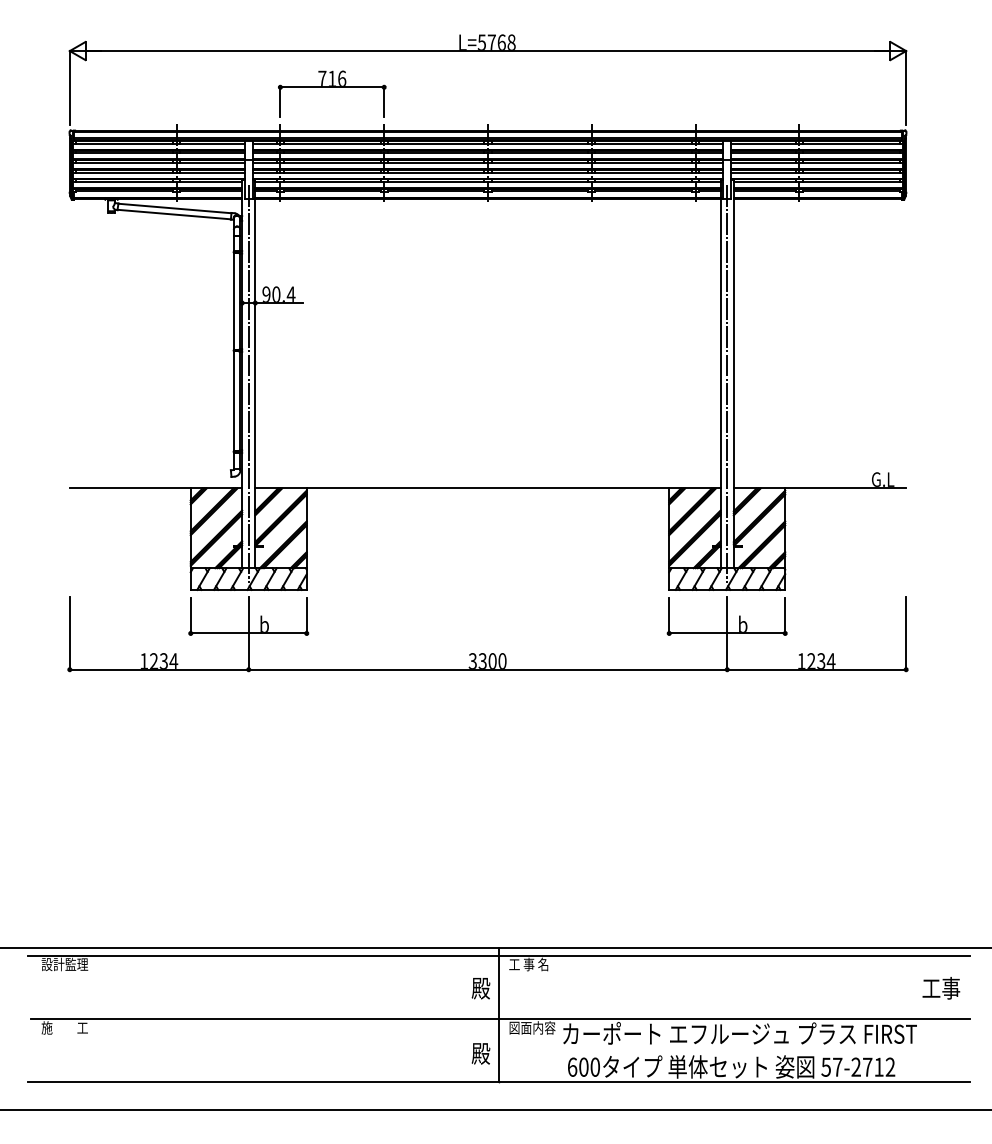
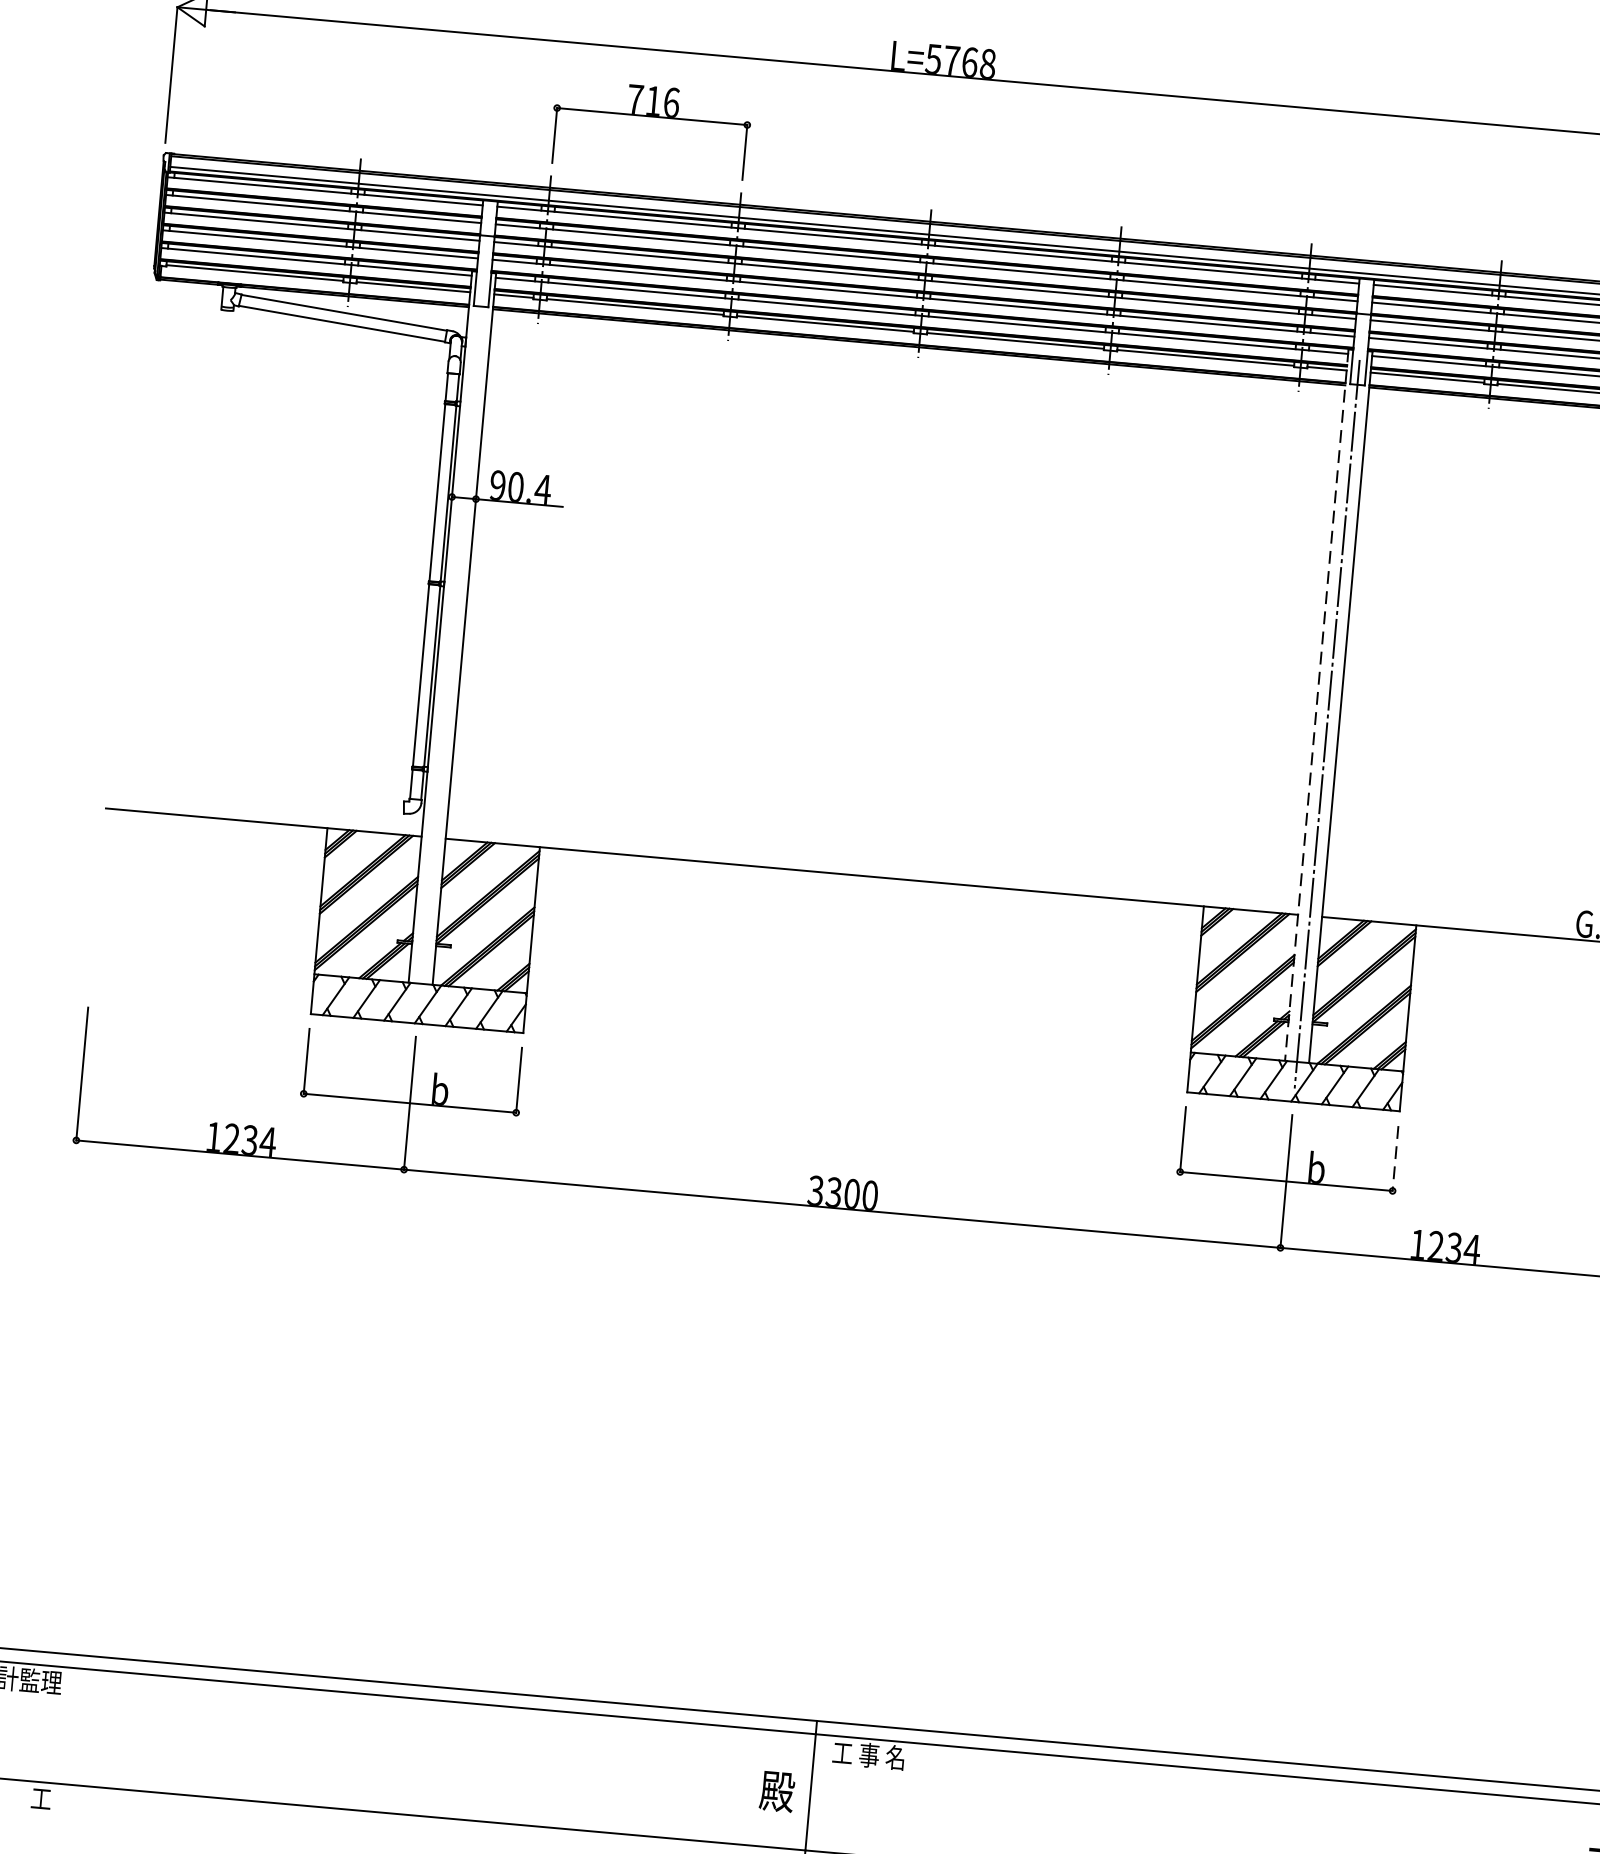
line: (720, 374) -> (1316, 706), solid -> dashed
line: (248, 383) -> (450, 645), removed
line: (785, 615) -> (1396, 1158), solid -> dashed

